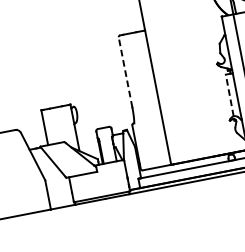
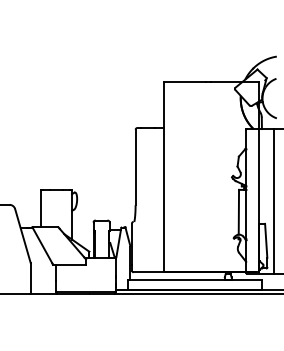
line: (125, 72) -> (135, 167), dashed -> solid
line: (229, 94) -> (238, 211), dashed -> solid

